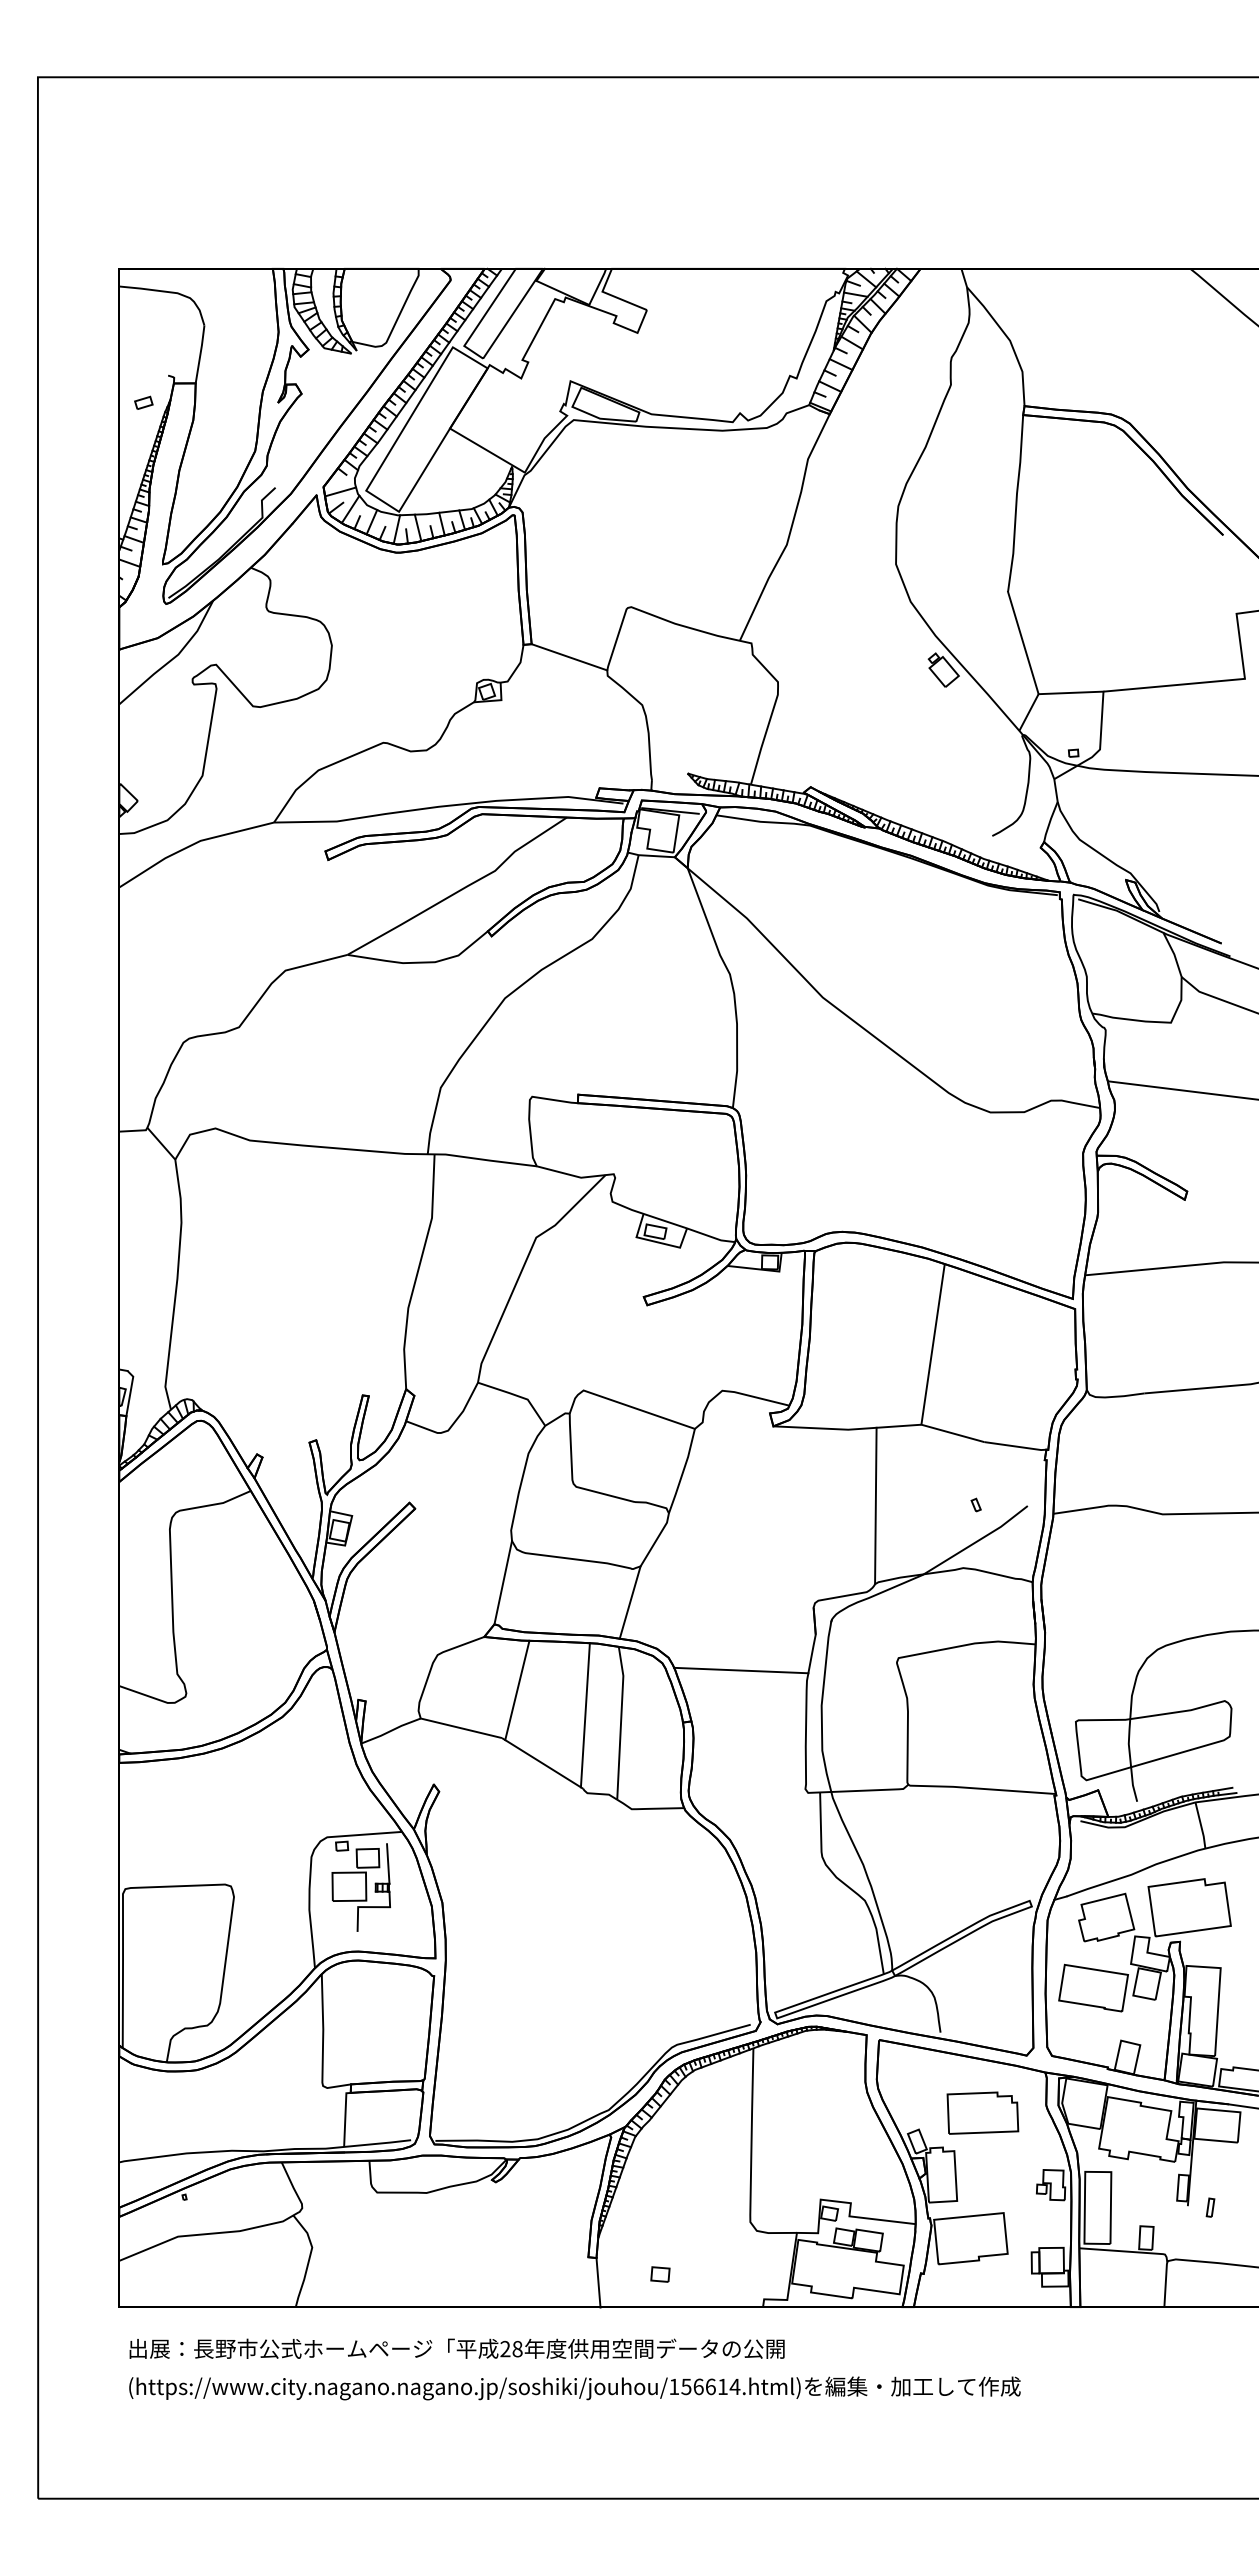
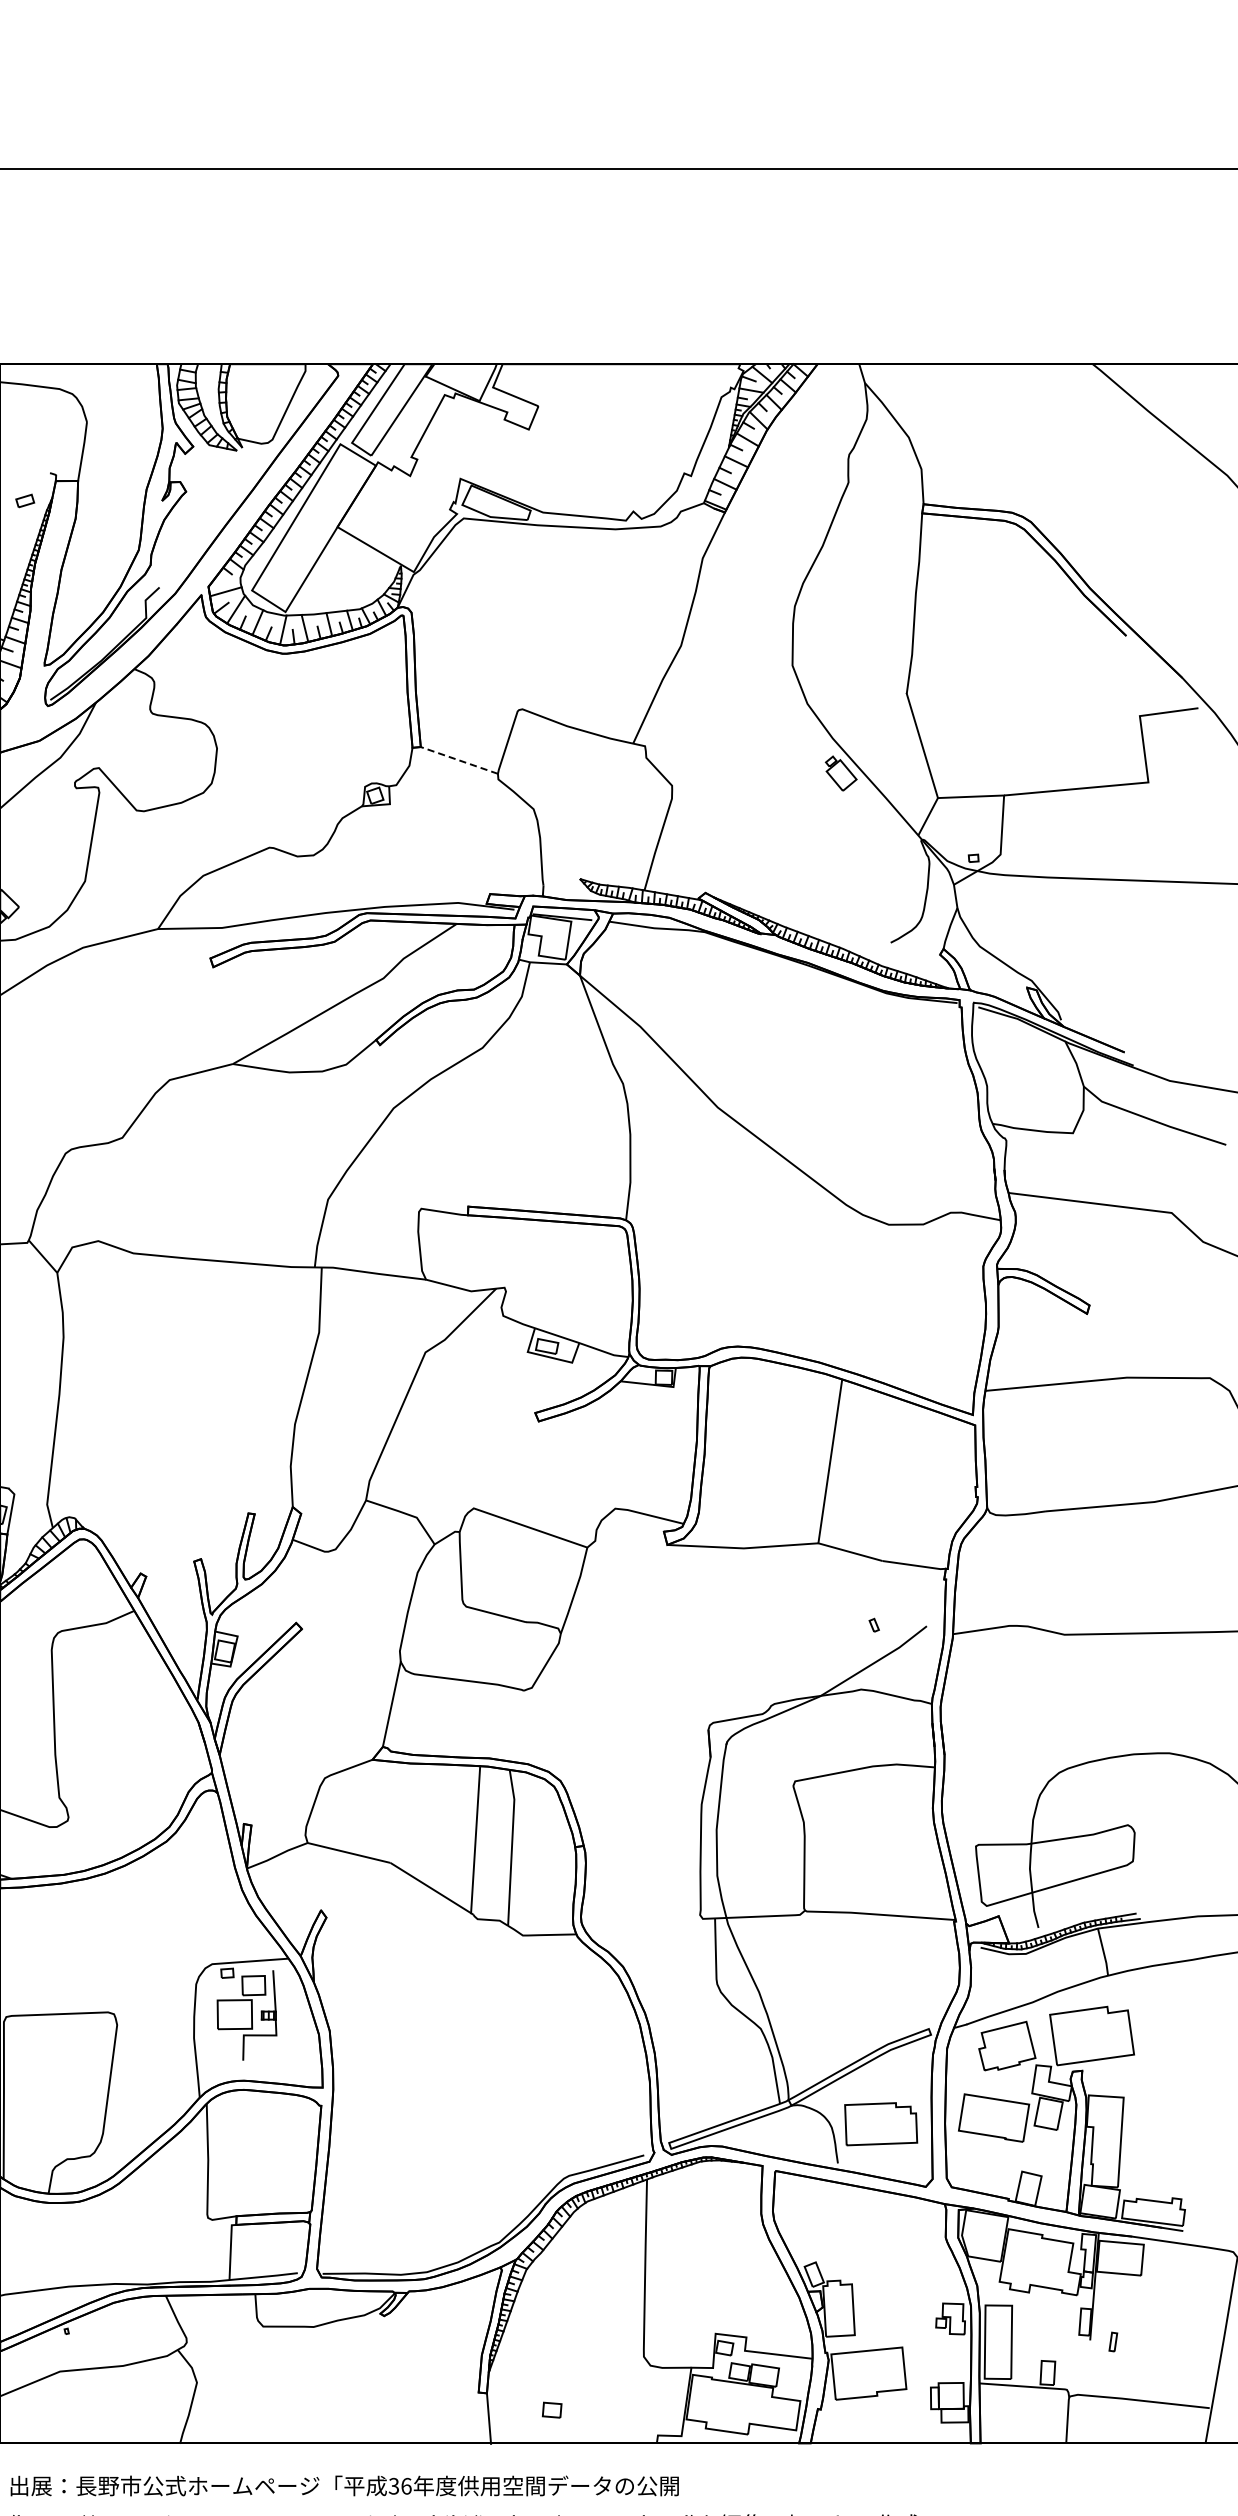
line: (569, 657) -> (459, 760), solid -> dashed
line: (875, 1505) -> (771, 1625), removed
line: (629, 1602) -> (520, 1724), removed
line: (741, 1670) -> (634, 1794), removed
line: (517, 1690) -> (406, 1814), removed
part: (982, 2112) -> (880, 2123), moved
text: (511, 2349) -> (400, 2486), 28 -> 36

